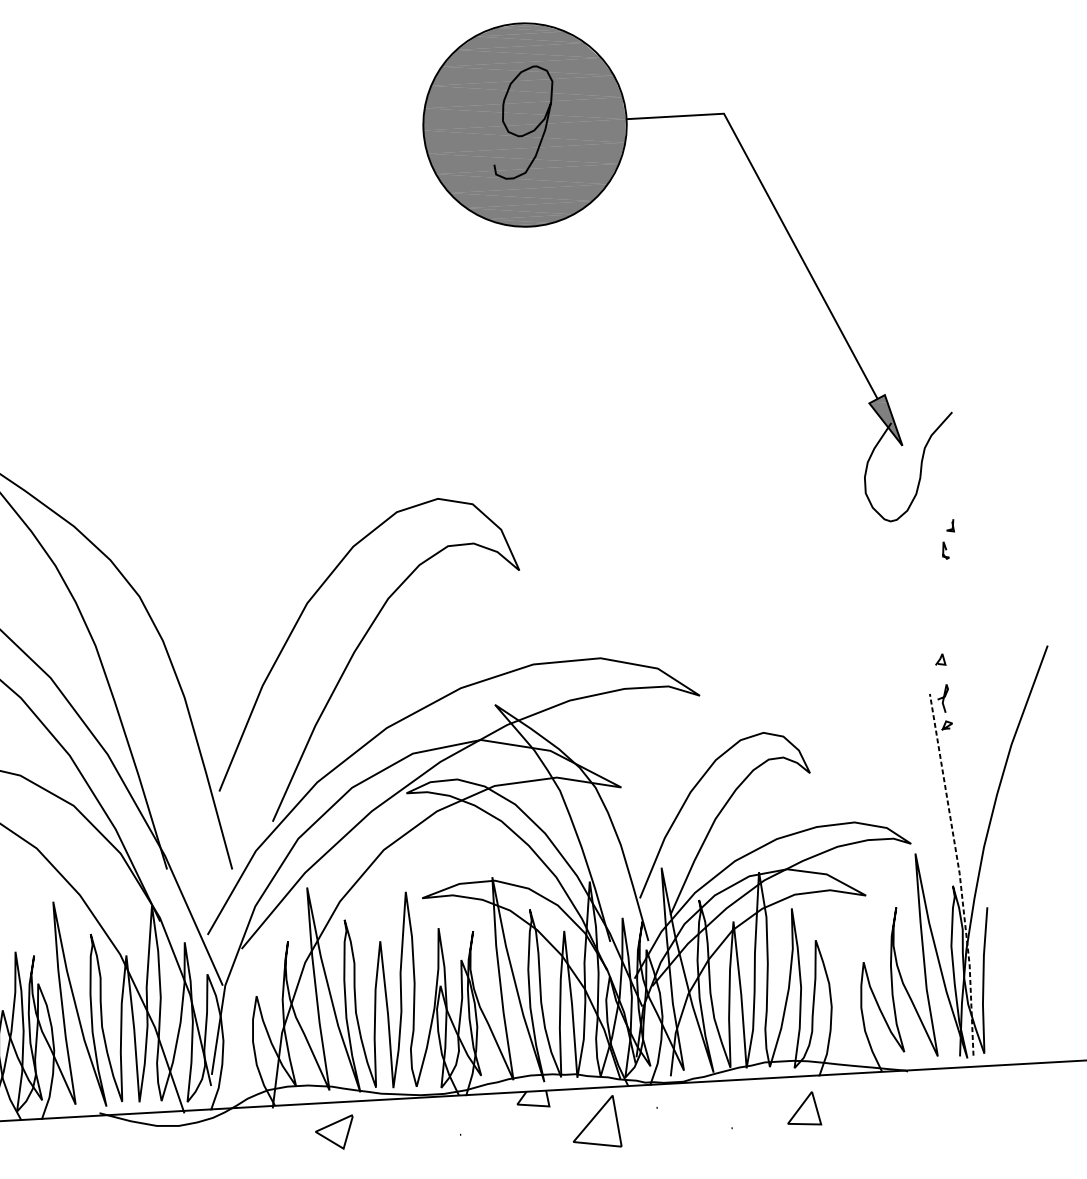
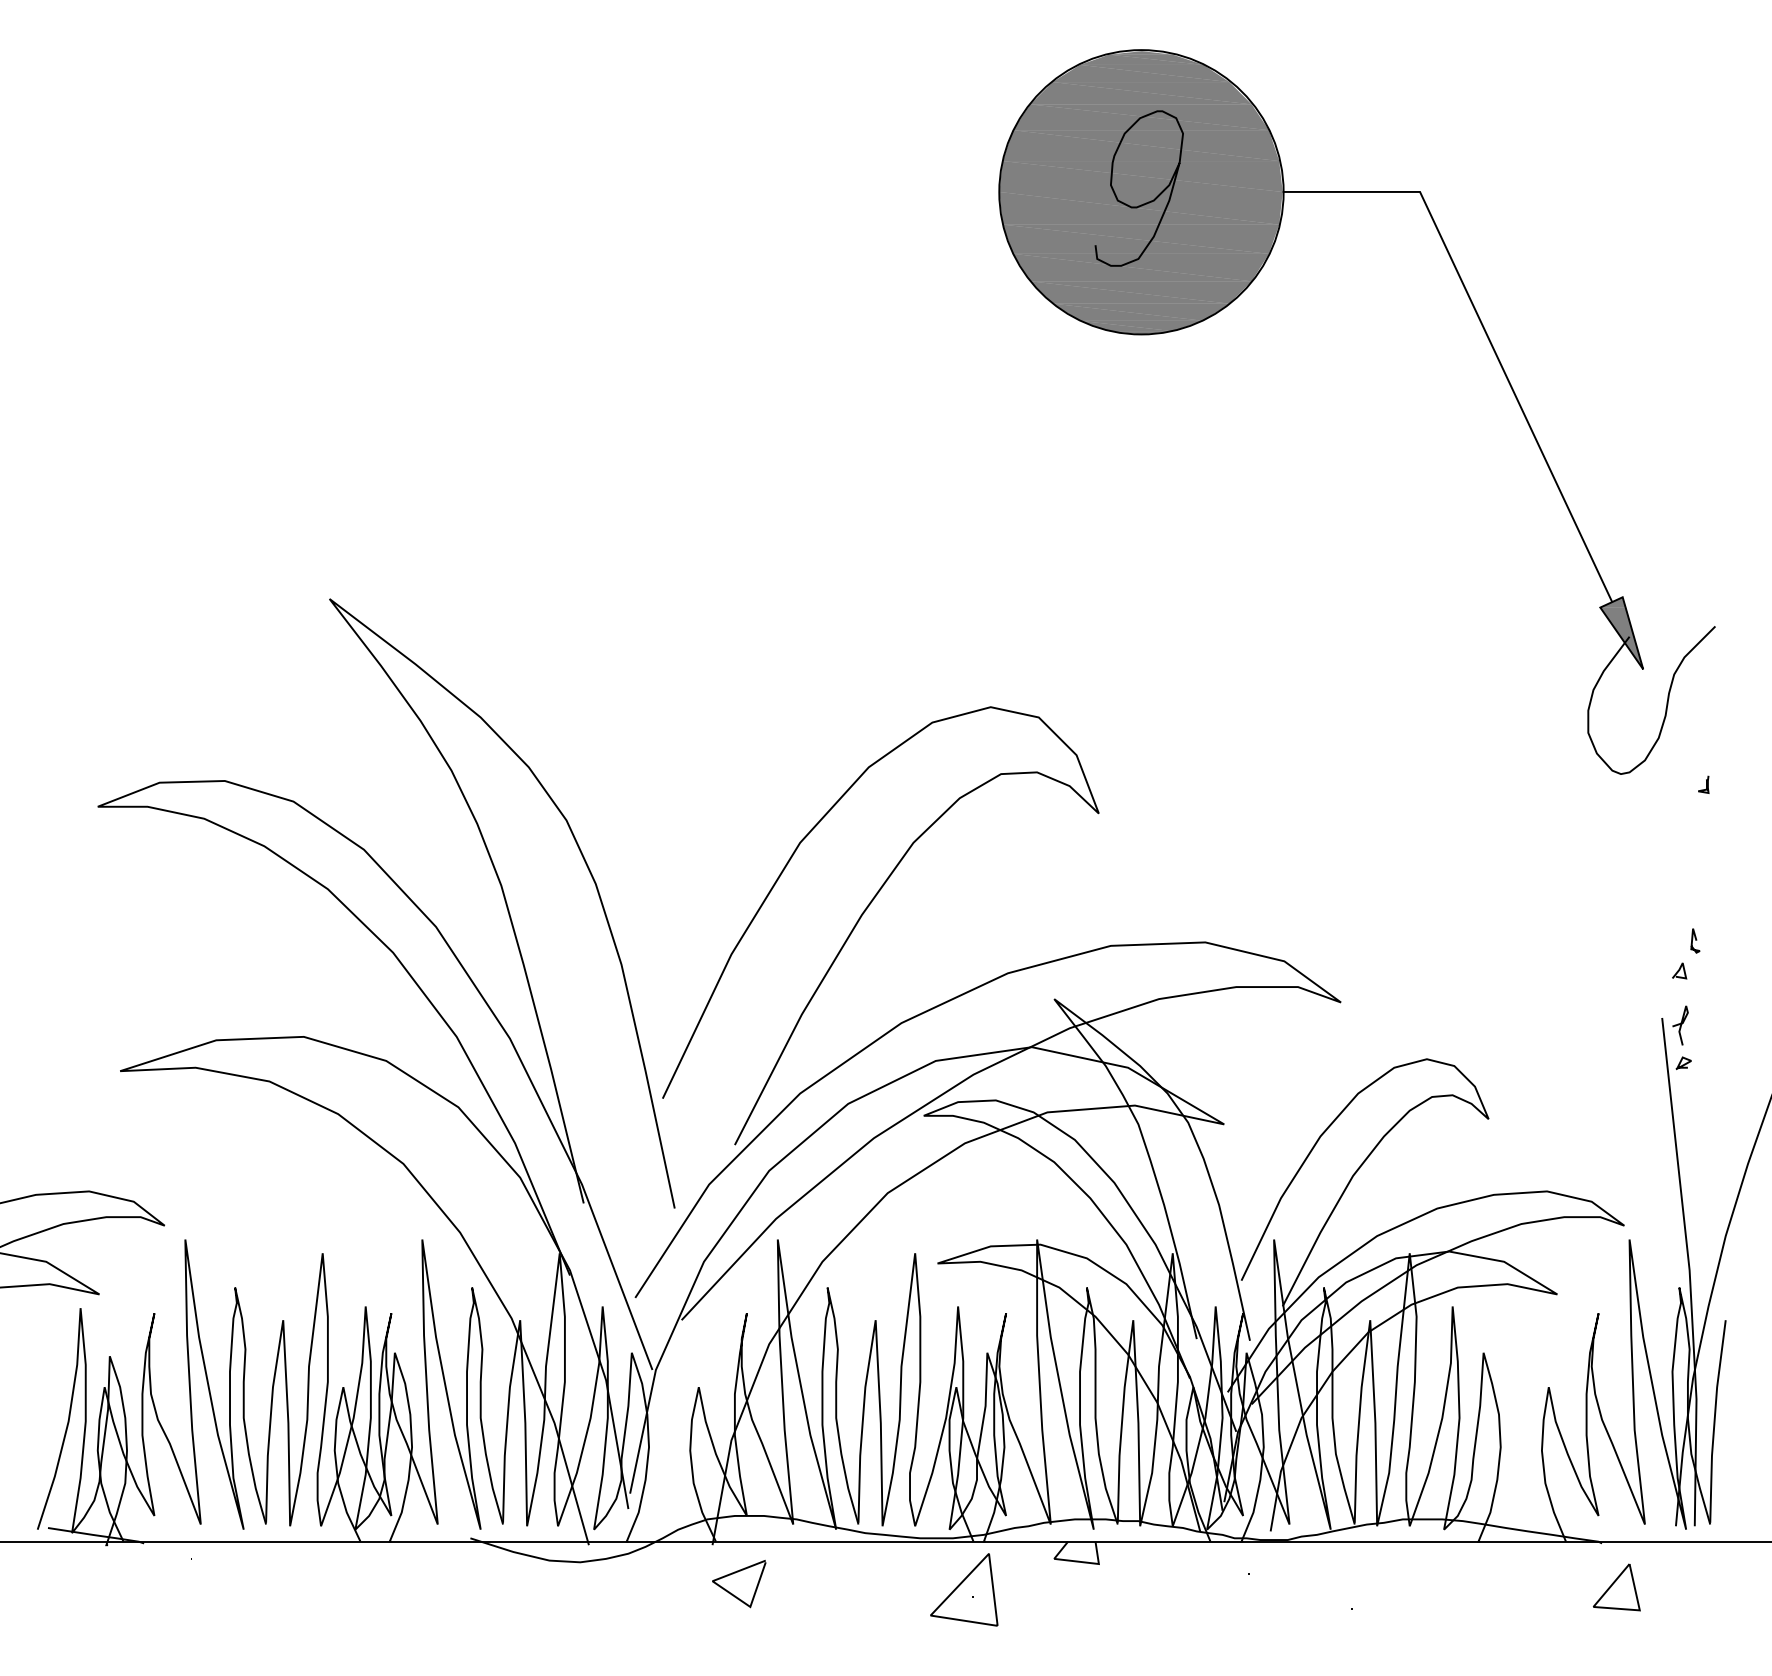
curve: (945, 550) -> (1695, 940), moved
line: (959, 874) -> (1689, 1272), dashed -> solid
part: (803, 1109) -> (1616, 1587), moved
part: (596, 1122) -> (964, 1589), moved
line: (330, 1139) -> (732, 1593), moved

